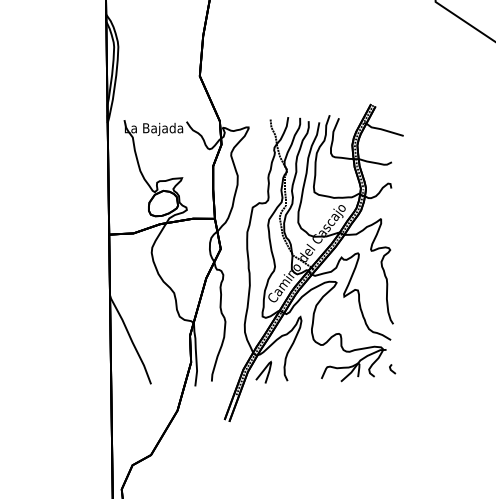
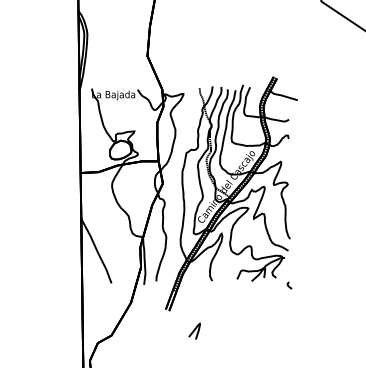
line: (391, 369) -> (288, 285), moved
curve: (263, 371) -> (194, 330), moved

